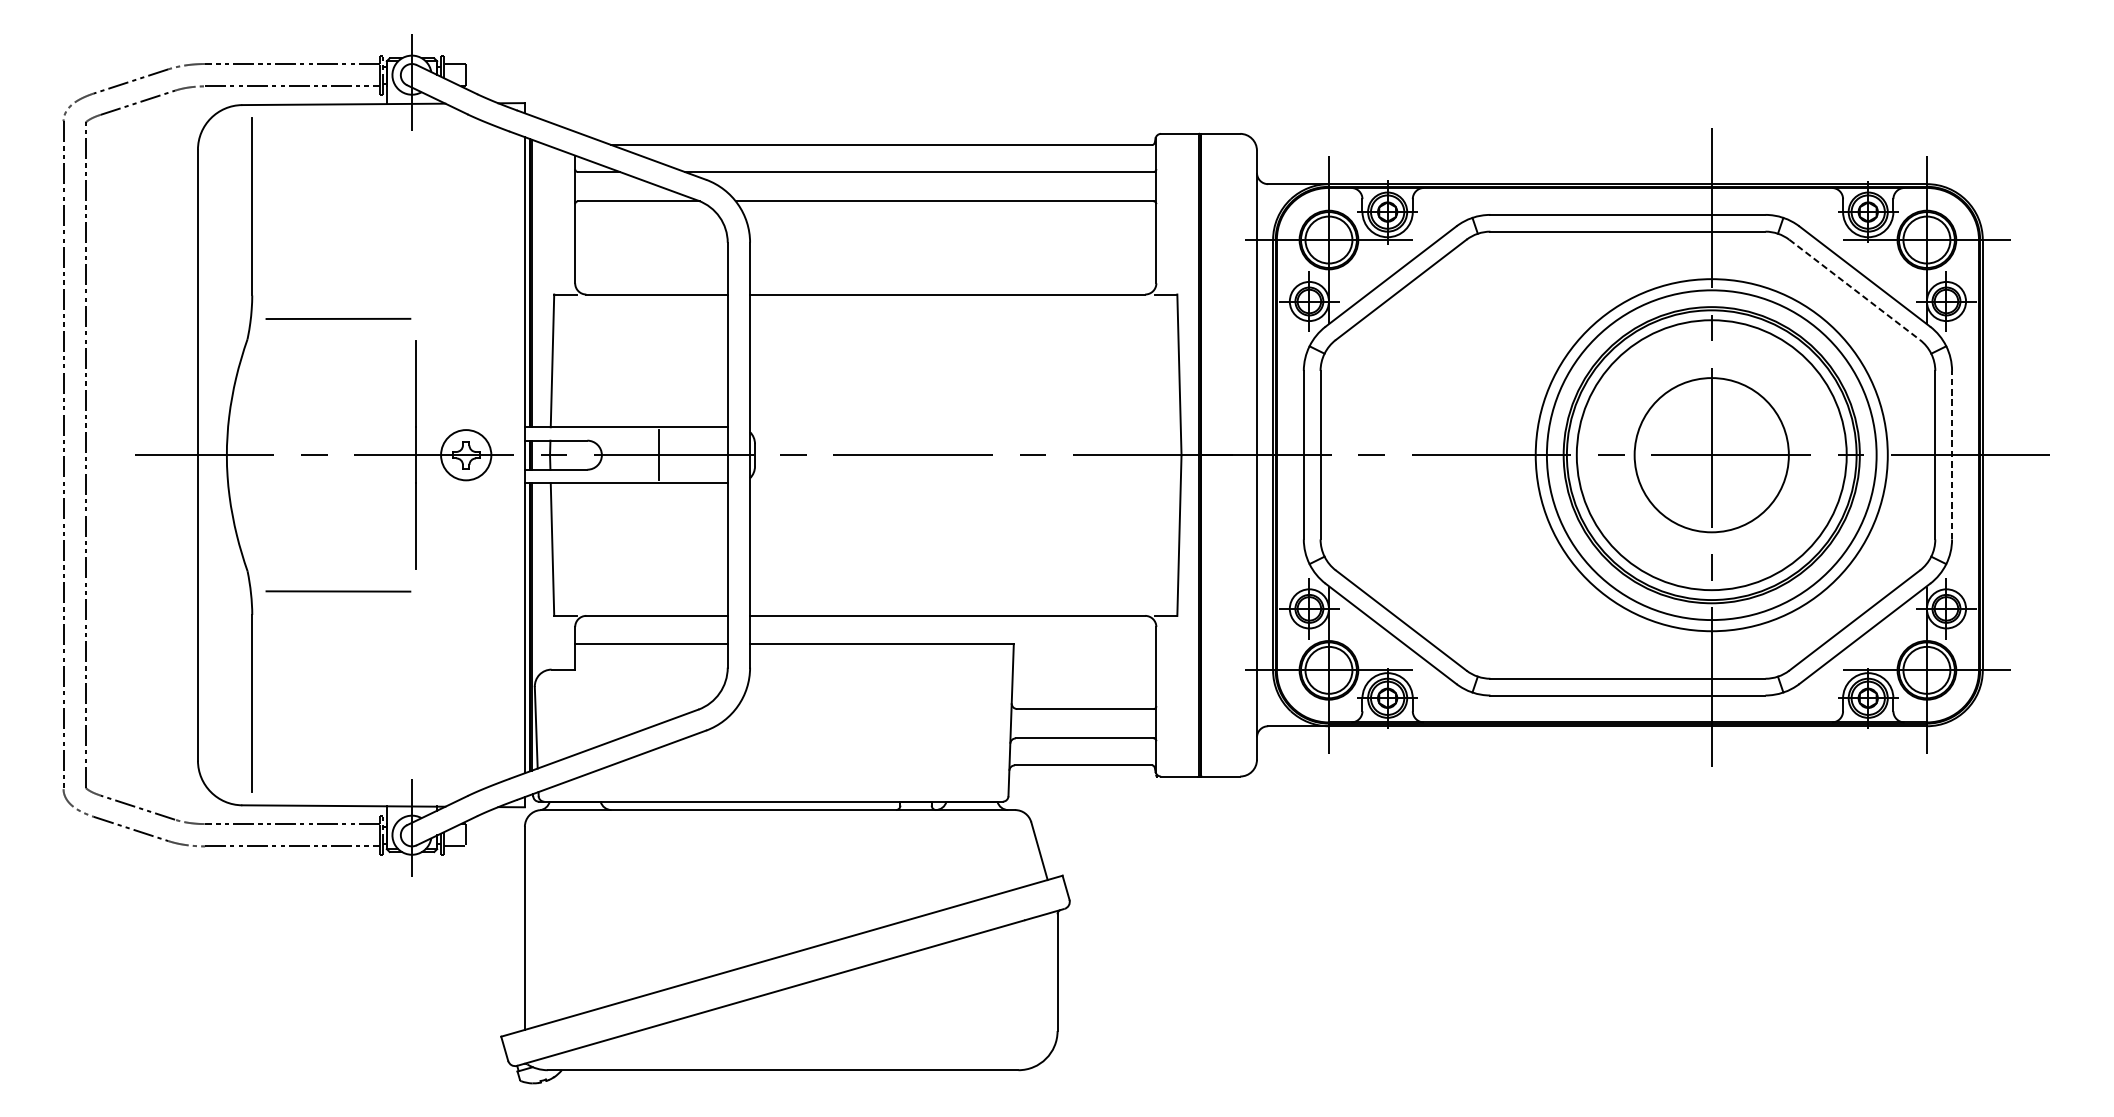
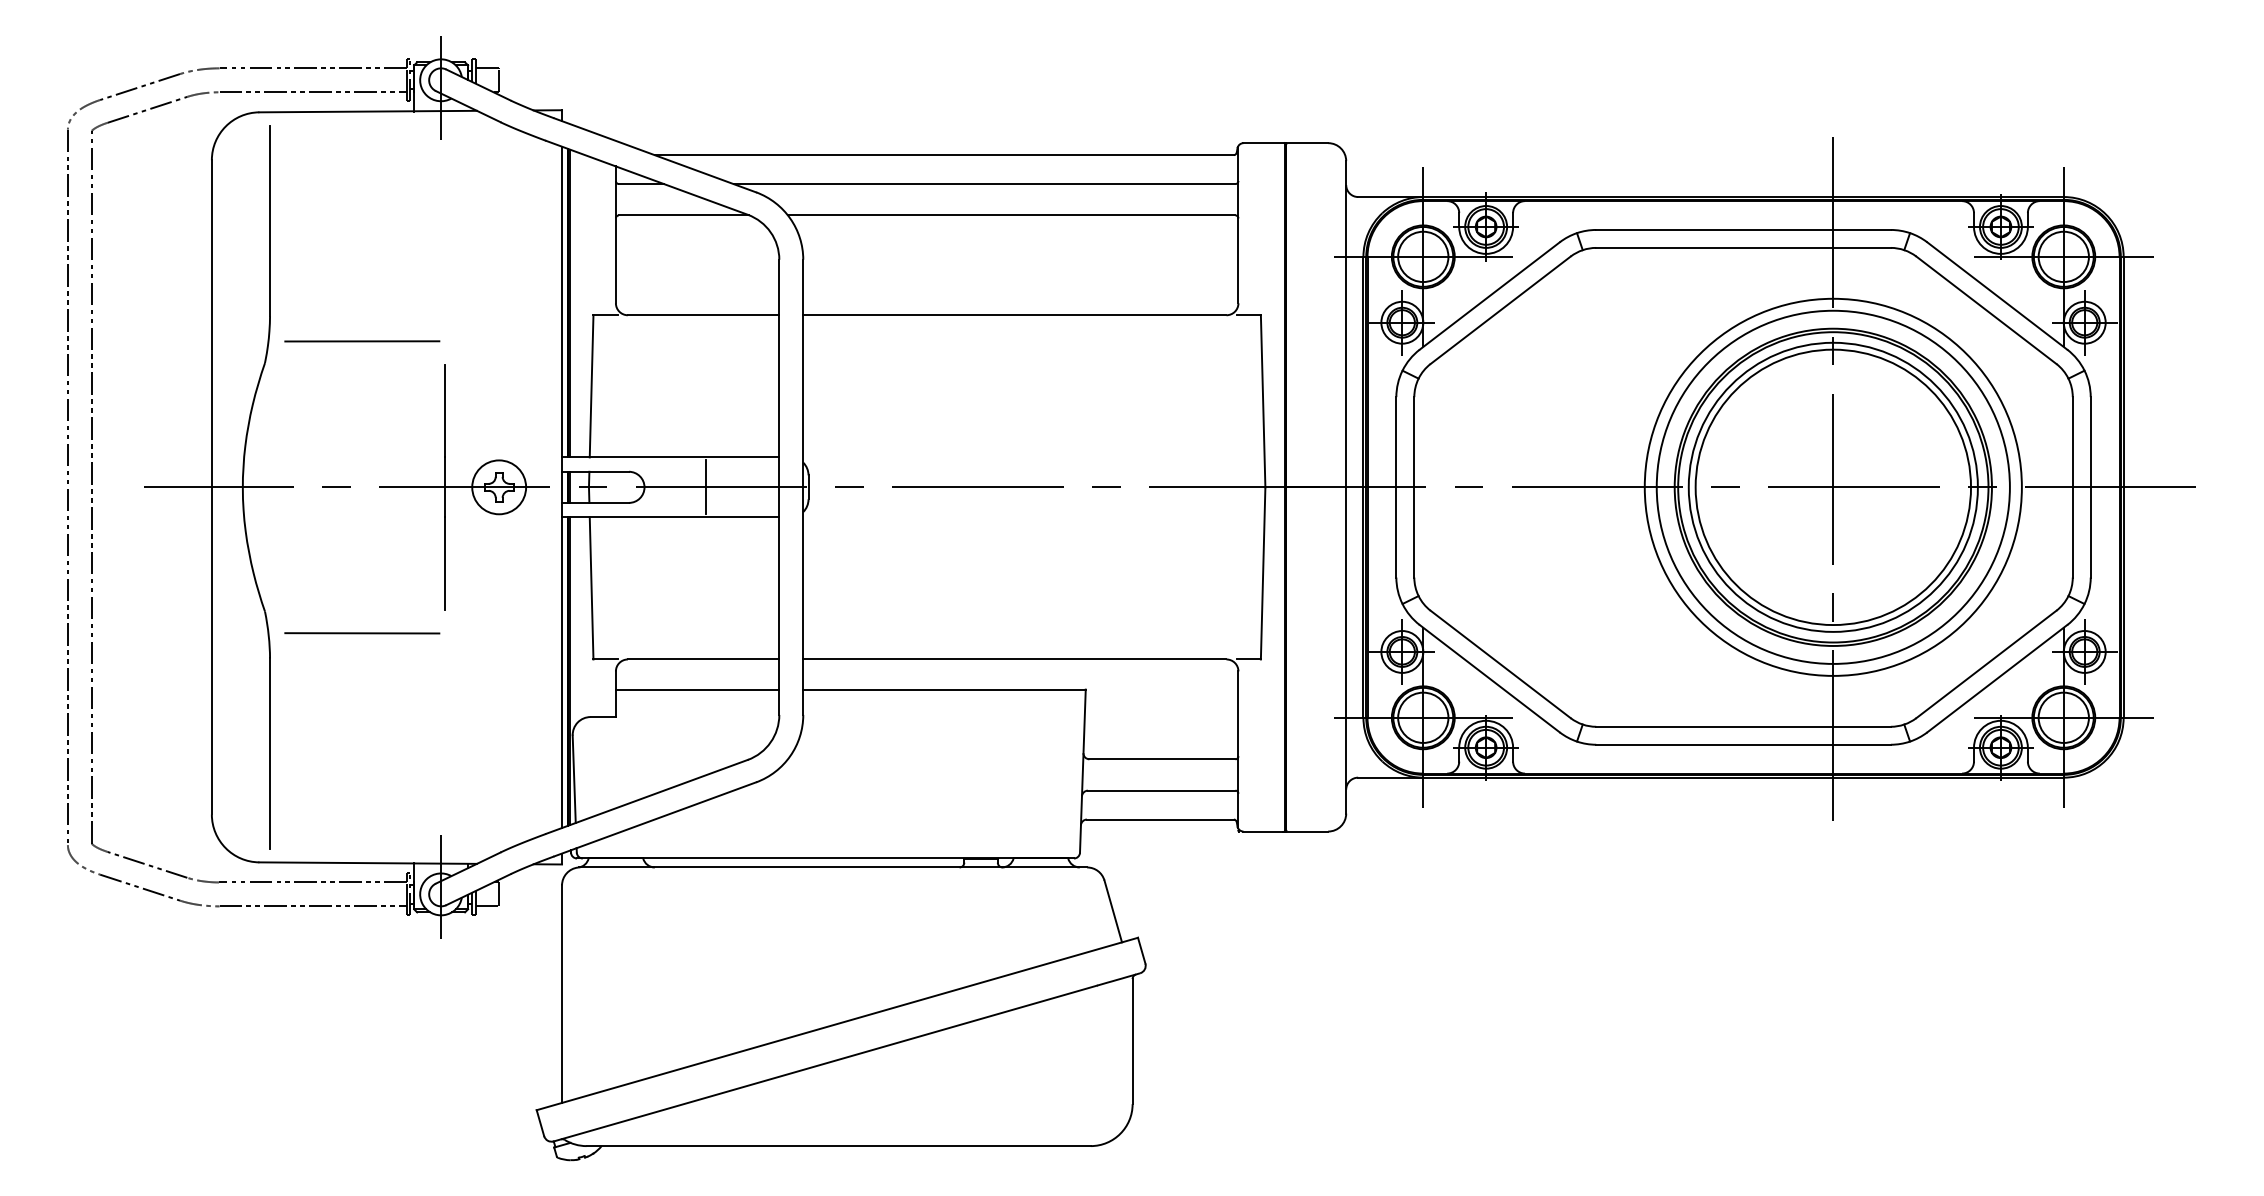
line: (1854, 290) -> (1986, 310), dashed -> solid
line: (1951, 454) -> (2090, 486), dashed -> solid
circle: (1711, 455) -> (1833, 487), size x1.67

